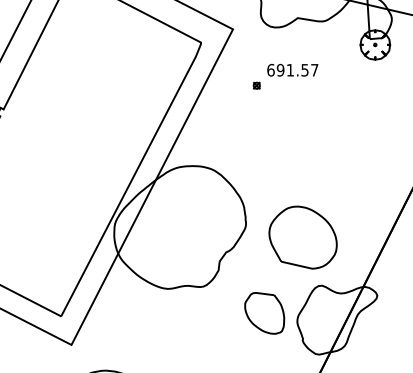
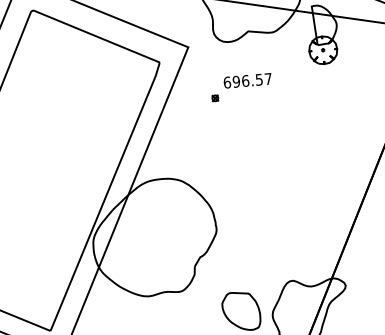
text: (290, 69) -> (245, 80), 691.57 -> 696.57
part: (302, 237) -> (270, 237), removed

